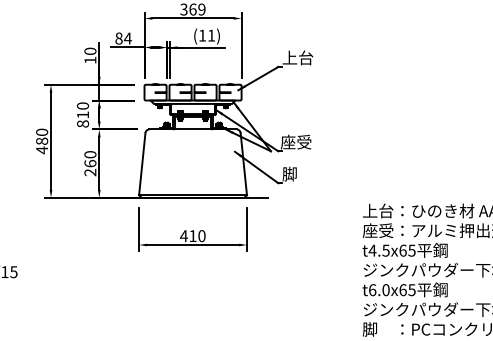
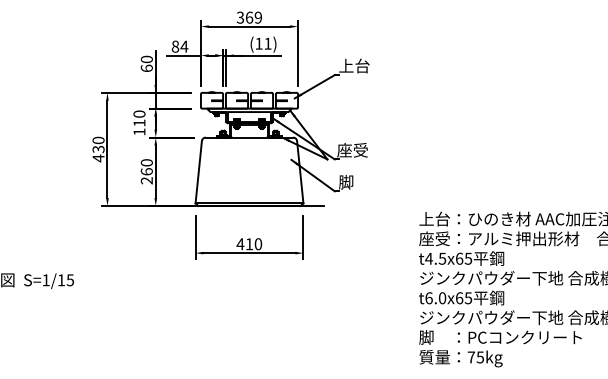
text: (90, 59) -> (146, 67), 10 -> 60
text: (83, 123) -> (139, 131), 810 -> 110
text: (42, 141) -> (98, 149), 480 -> 430

